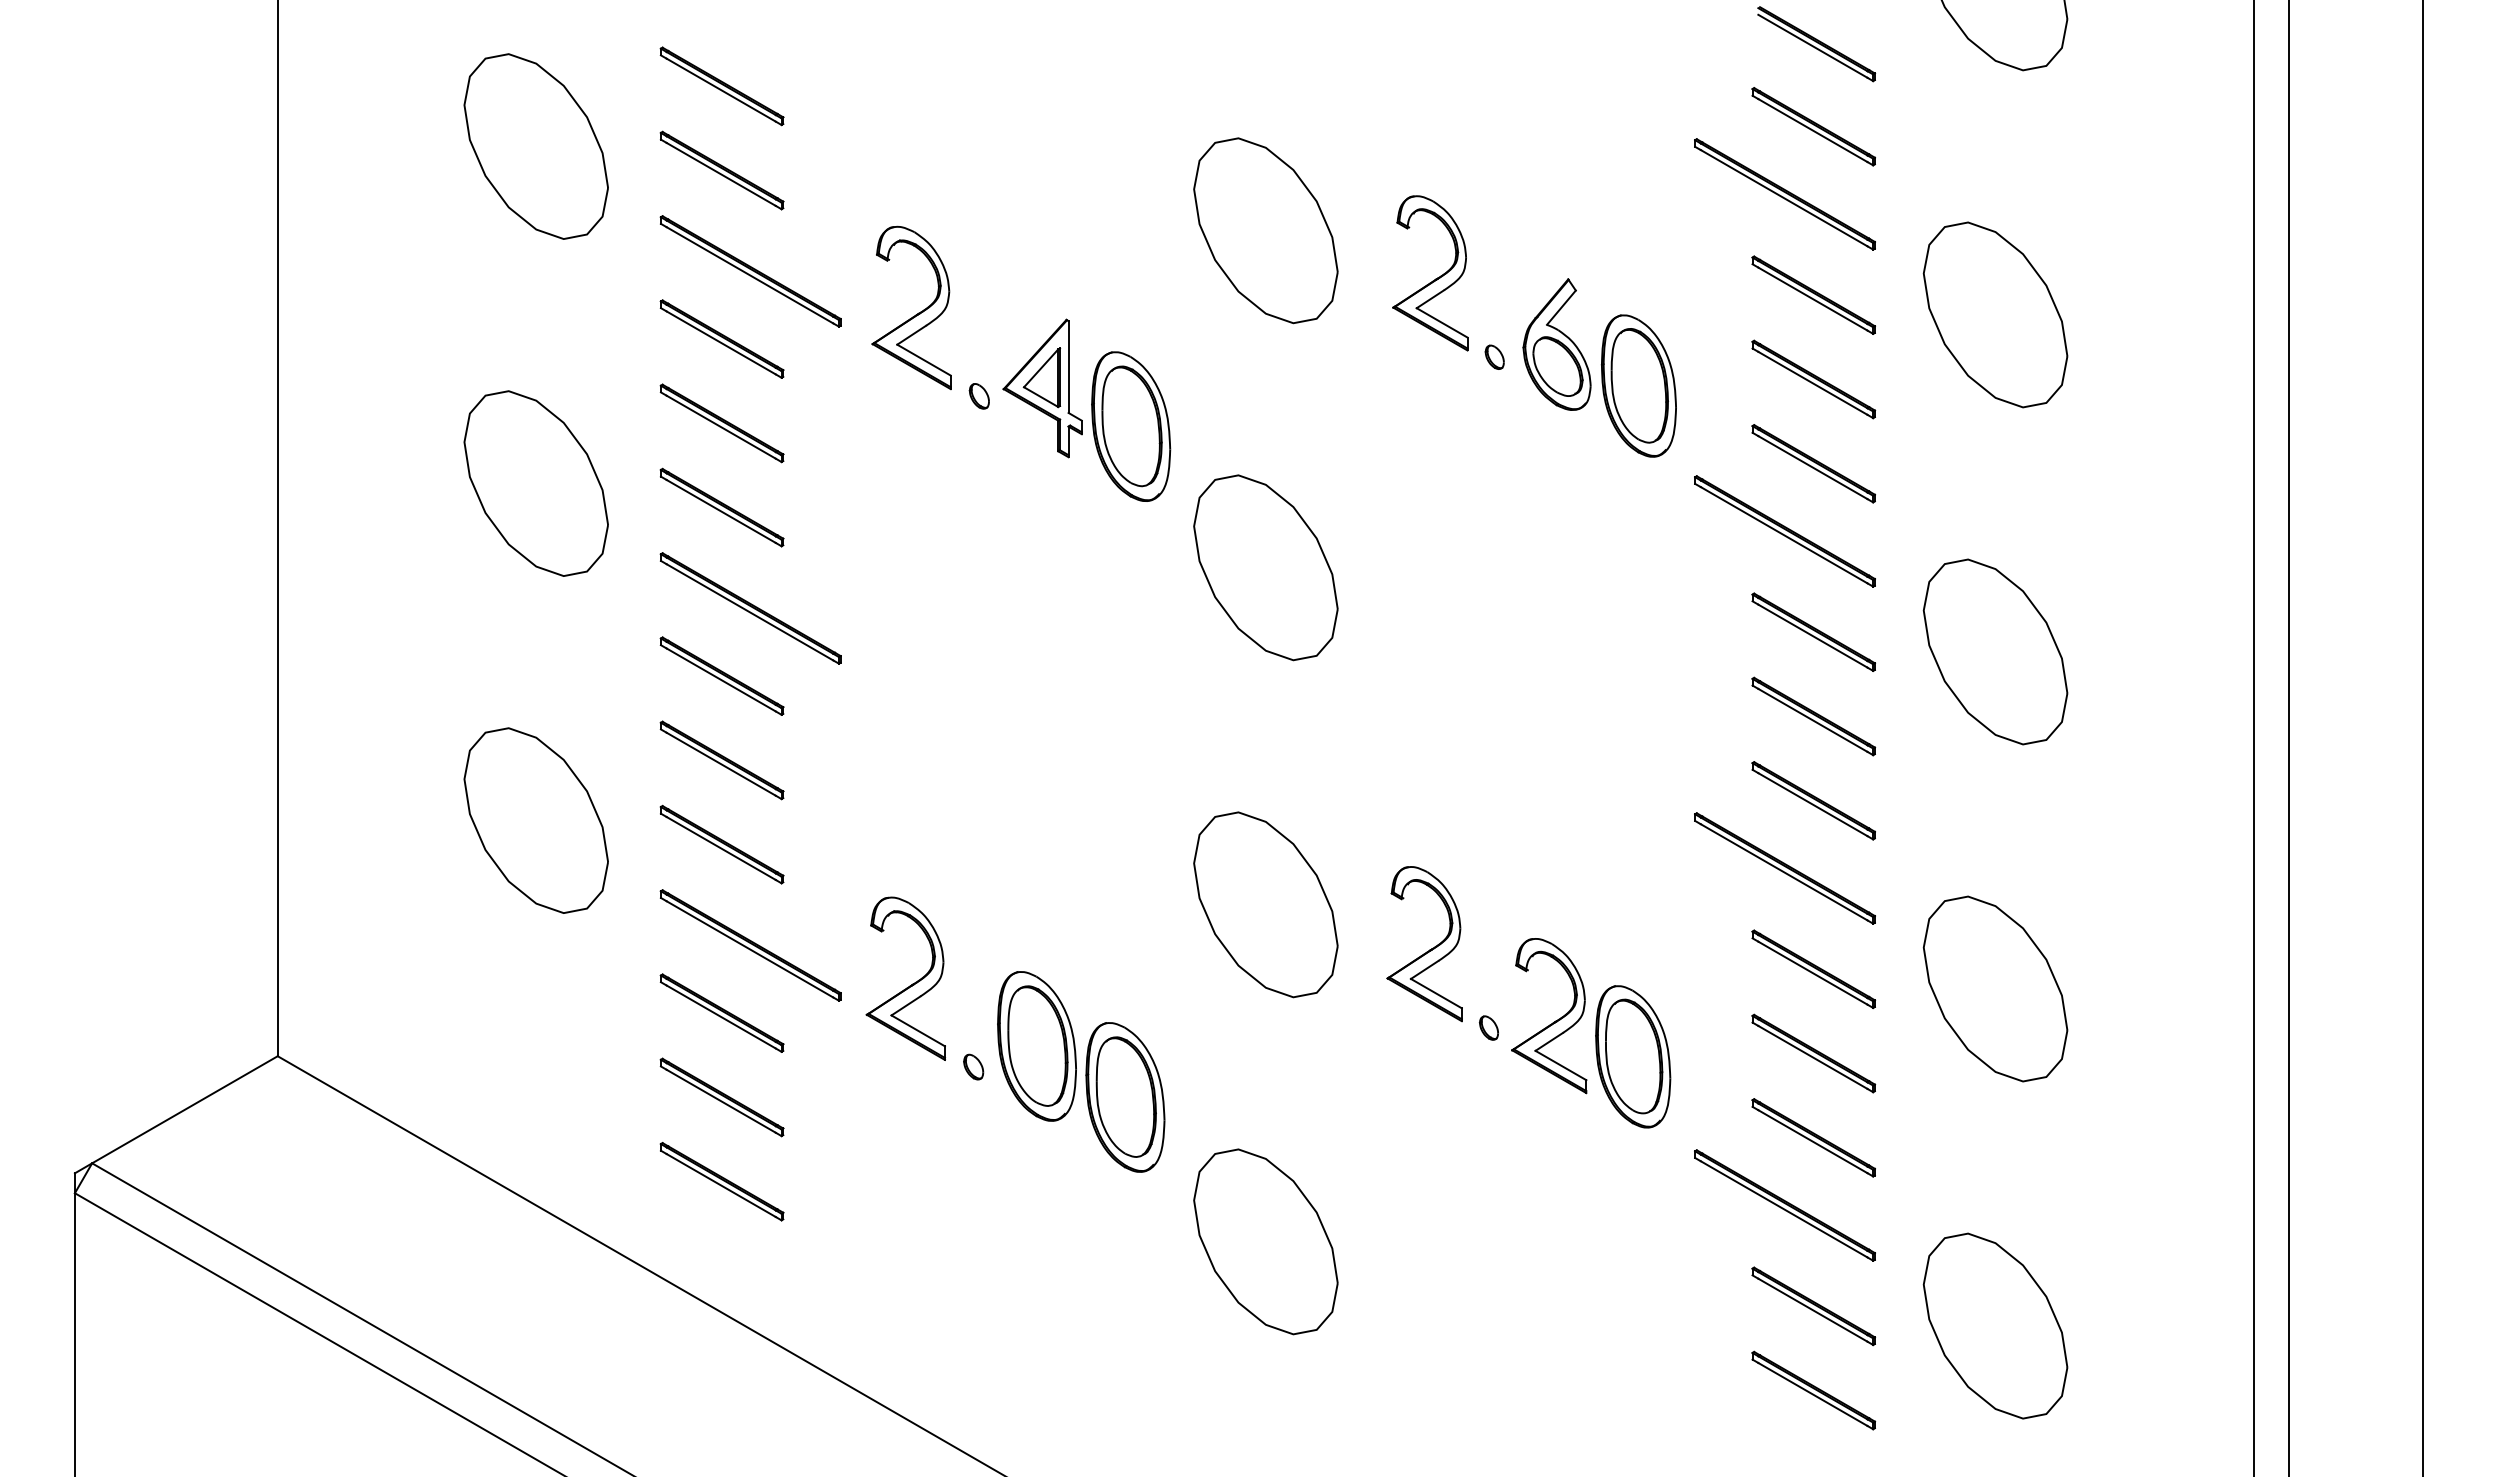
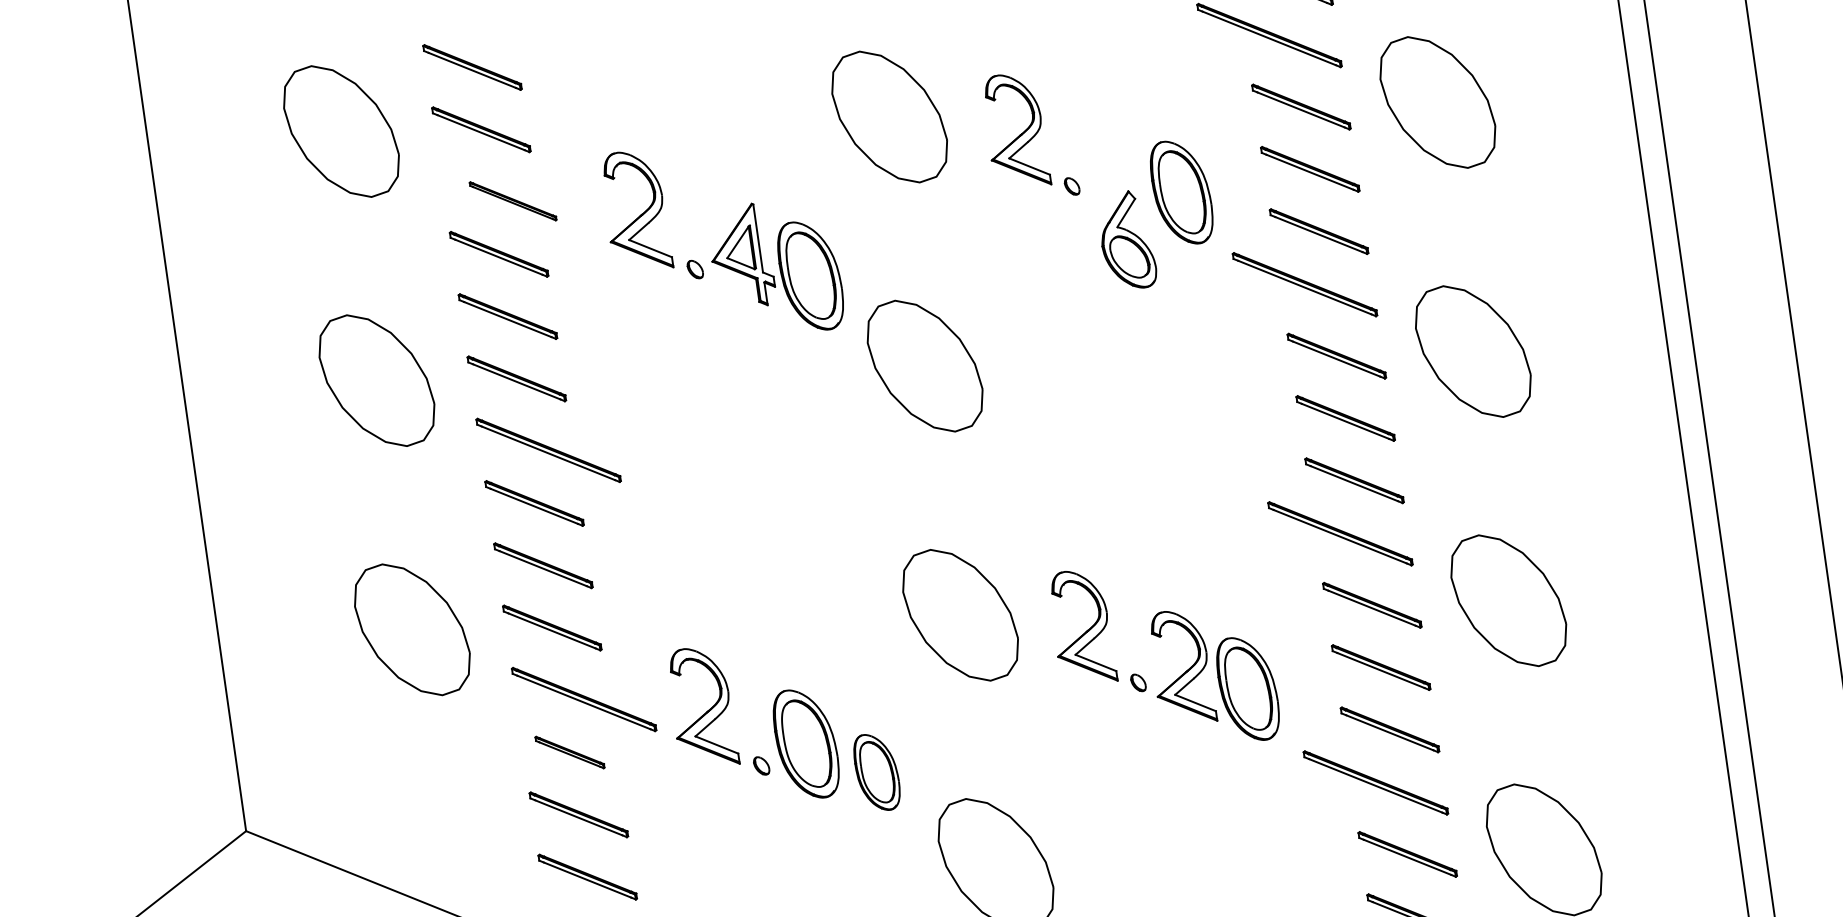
part: (750, 271) -> (513, 201), size x0.6
part: (1556, 344) -> (1126, 240), moved
part: (721, 1012) -> (569, 752), size x0.7
part: (1125, 1097) -> (877, 772), size x0.7

